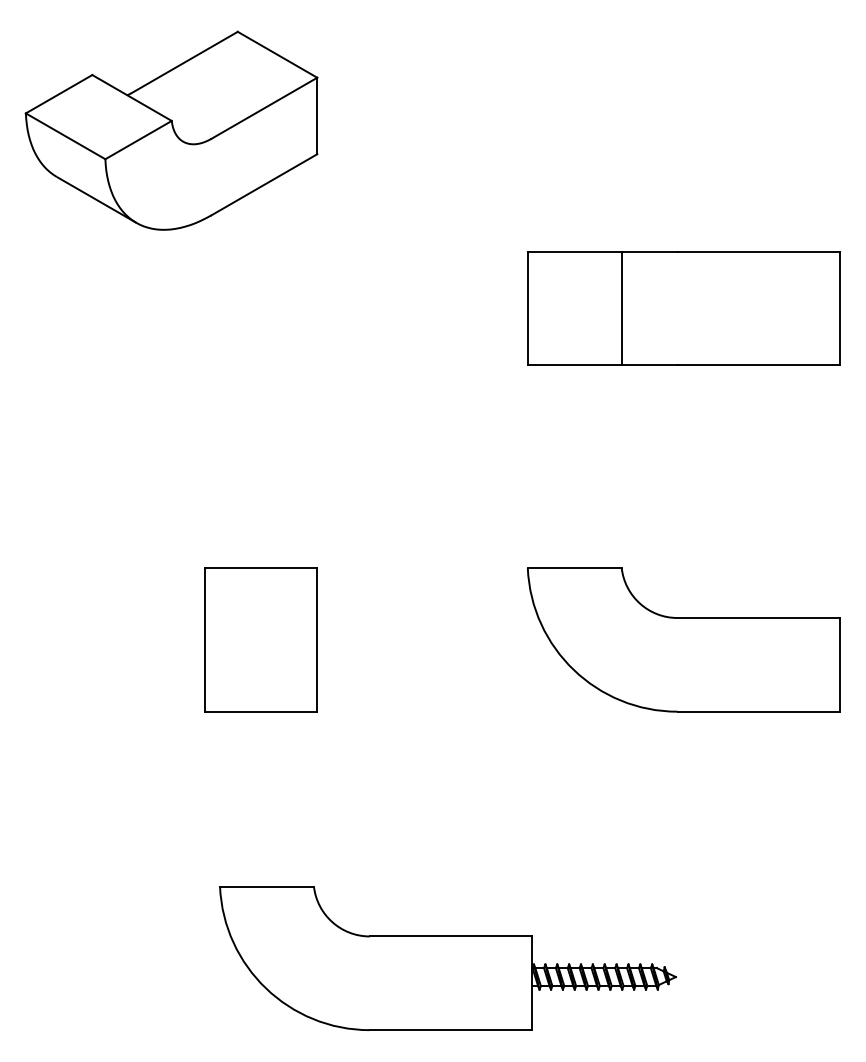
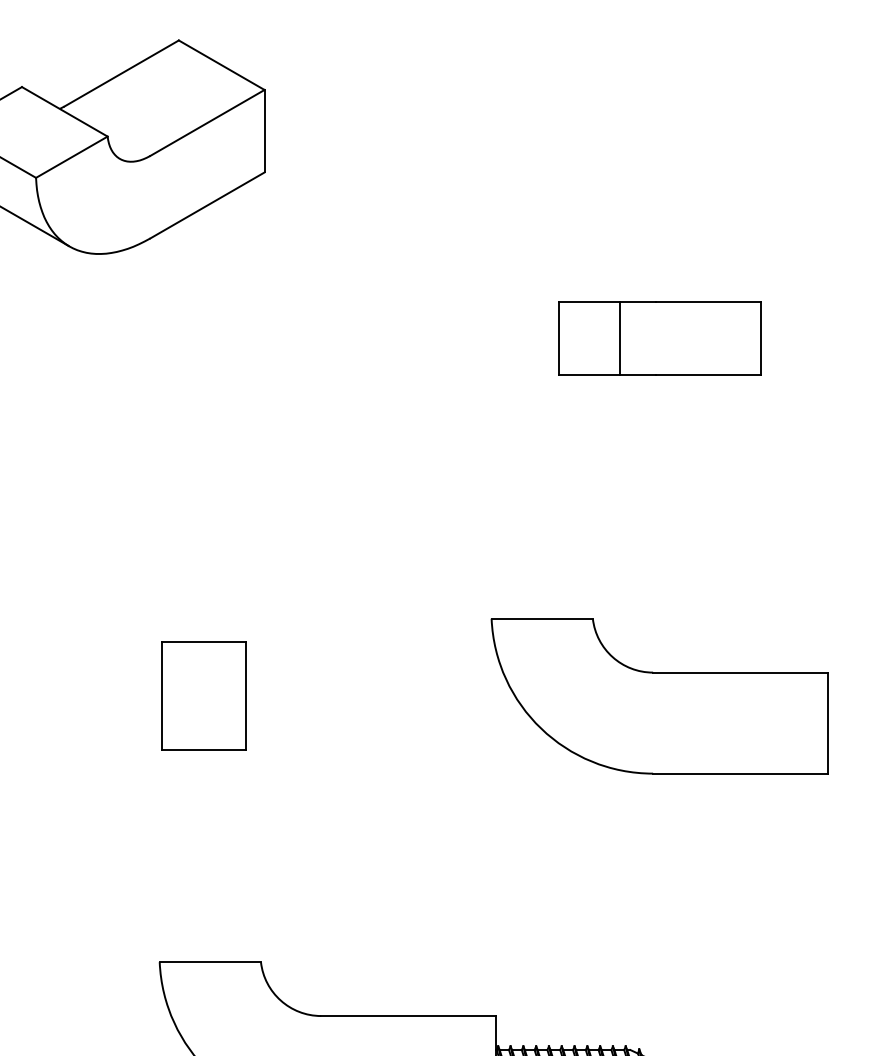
part: (683, 308) -> (659, 338), size x0.6
part: (260, 639) -> (203, 695), size x0.7

